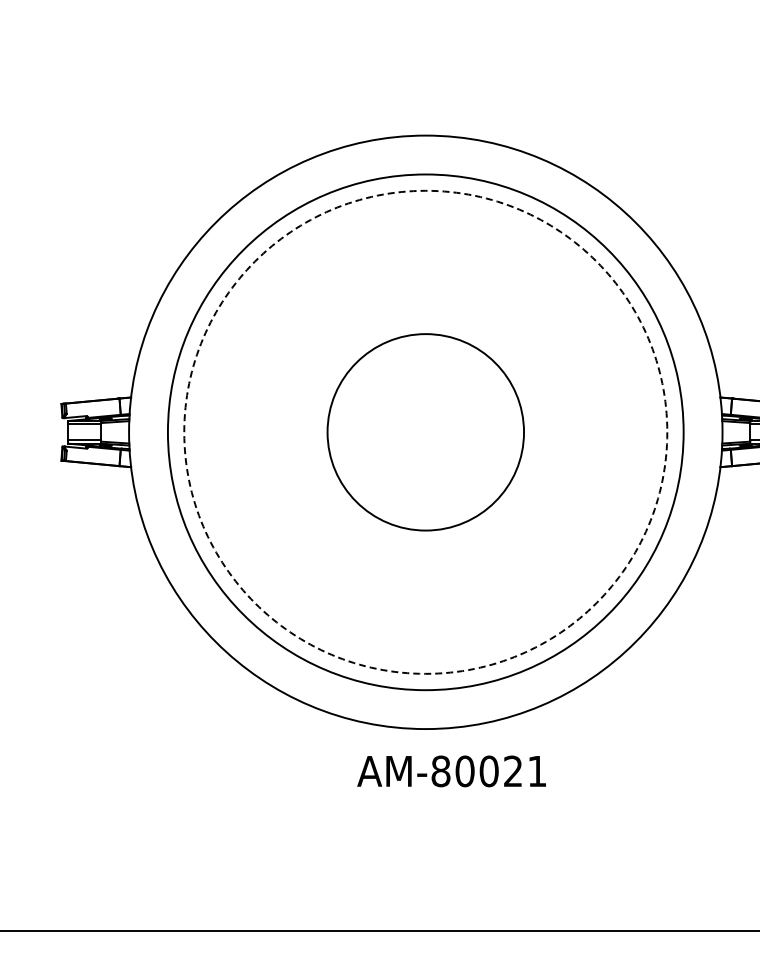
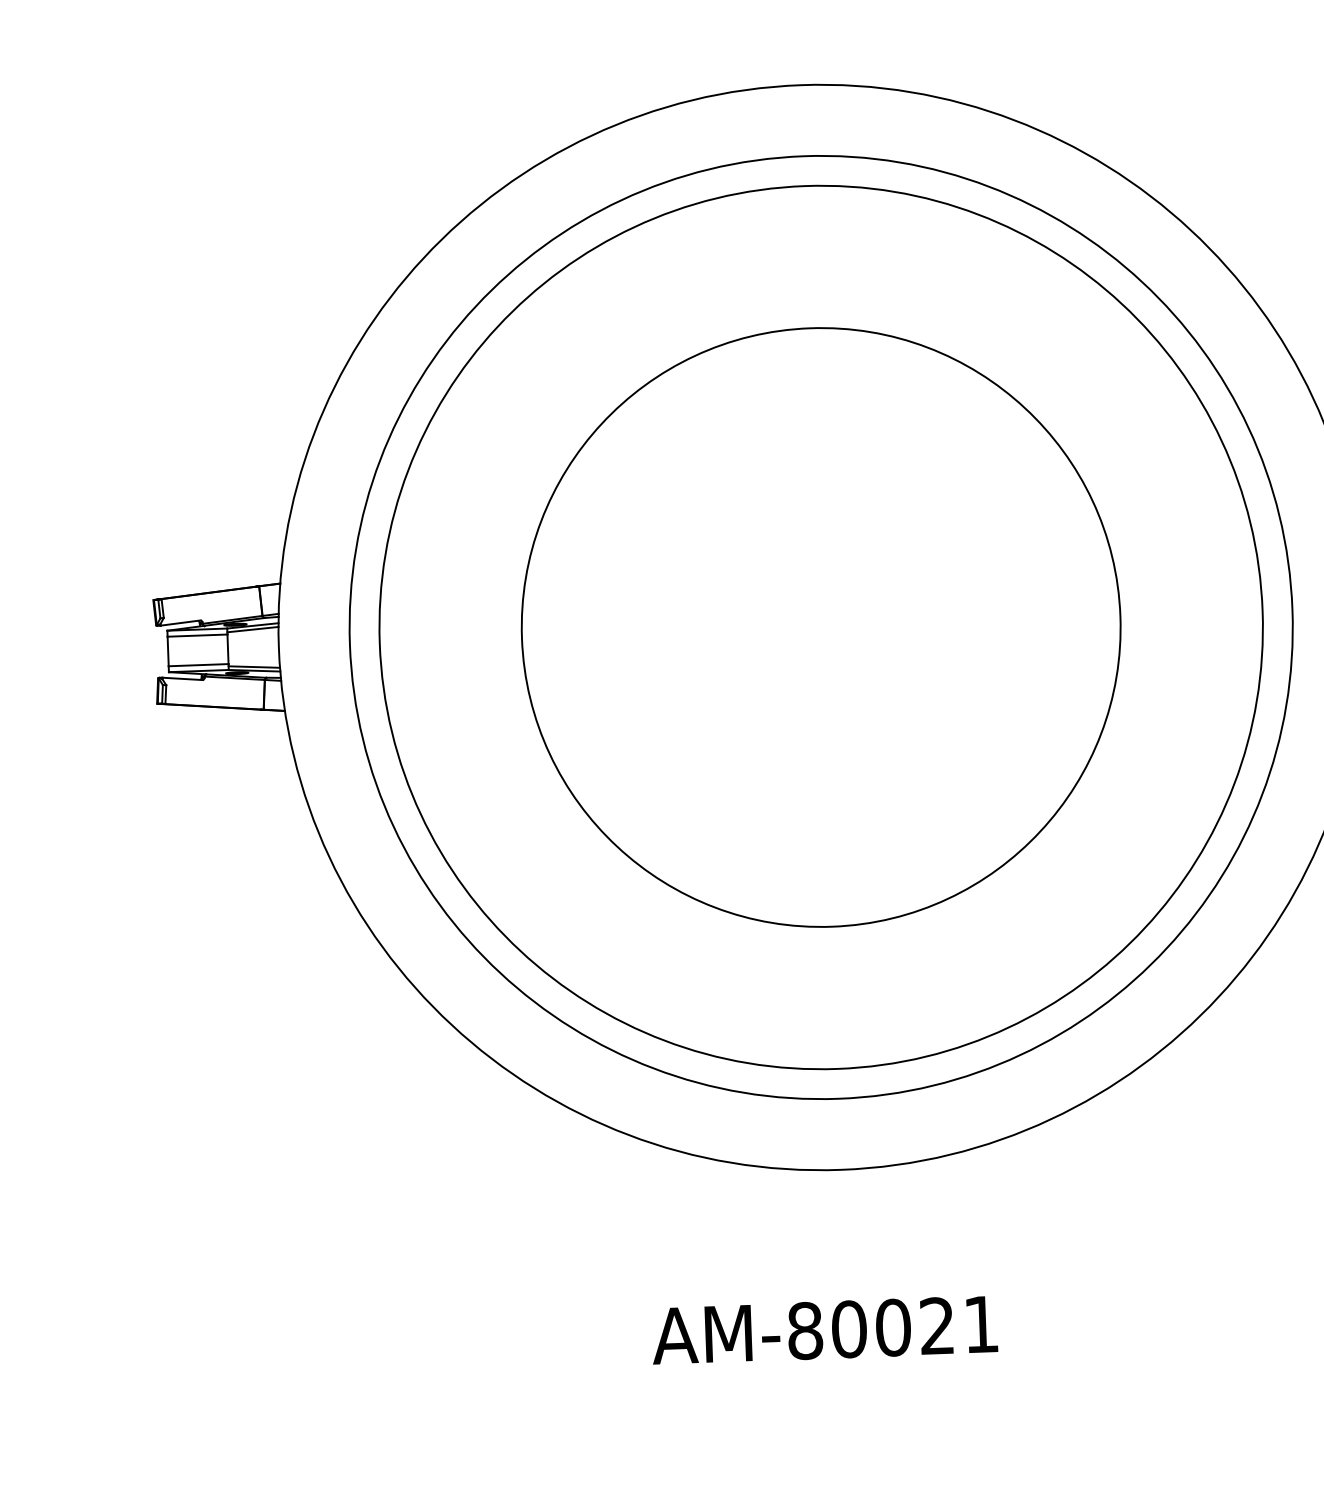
circle: (425, 431) -> (820, 625), dashed -> solid
circle: (425, 432) -> (820, 627), size x1.67
text: (451, 771) -> (824, 1330), moved

